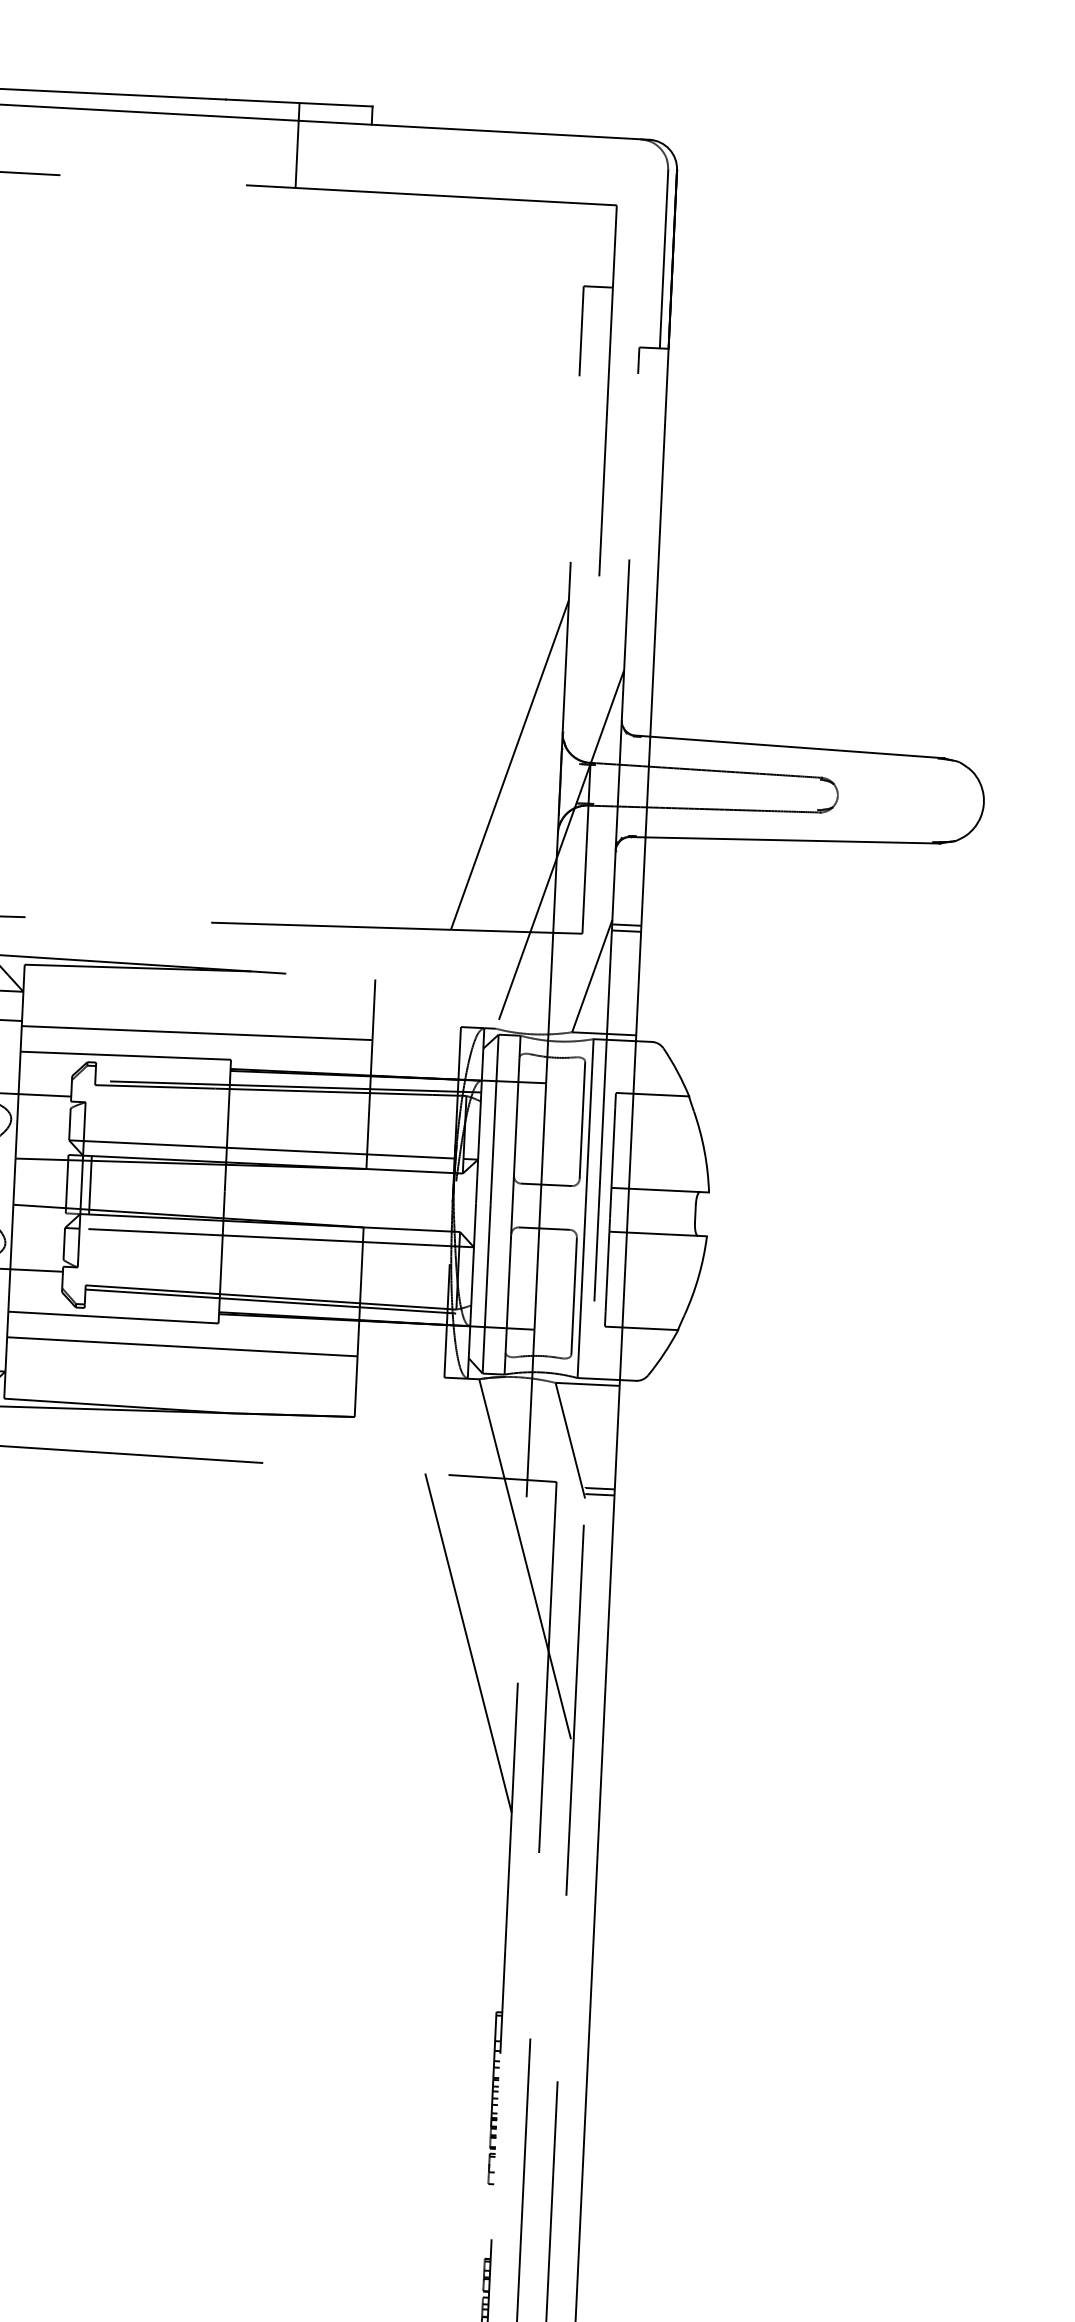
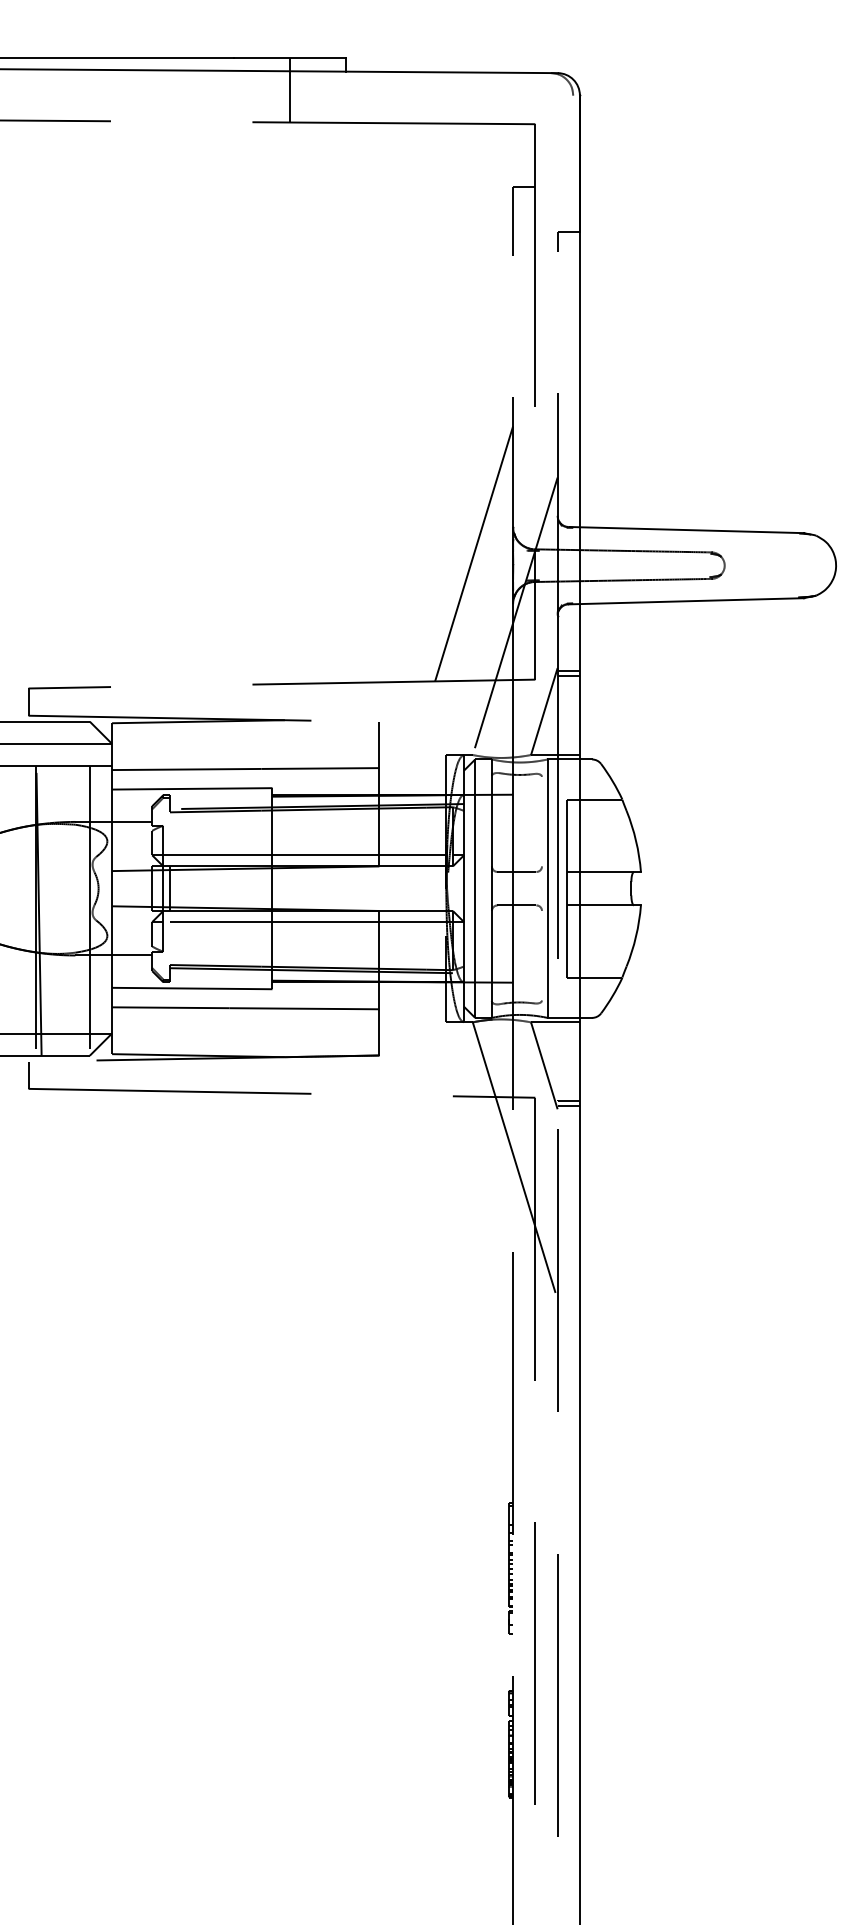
line: (664, 259) -> (573, 163), removed
line: (583, 1120) -> (542, 821), removed
line: (574, 1295) -> (542, 955), removed
line: (469, 1643) -> (474, 1223), removed

